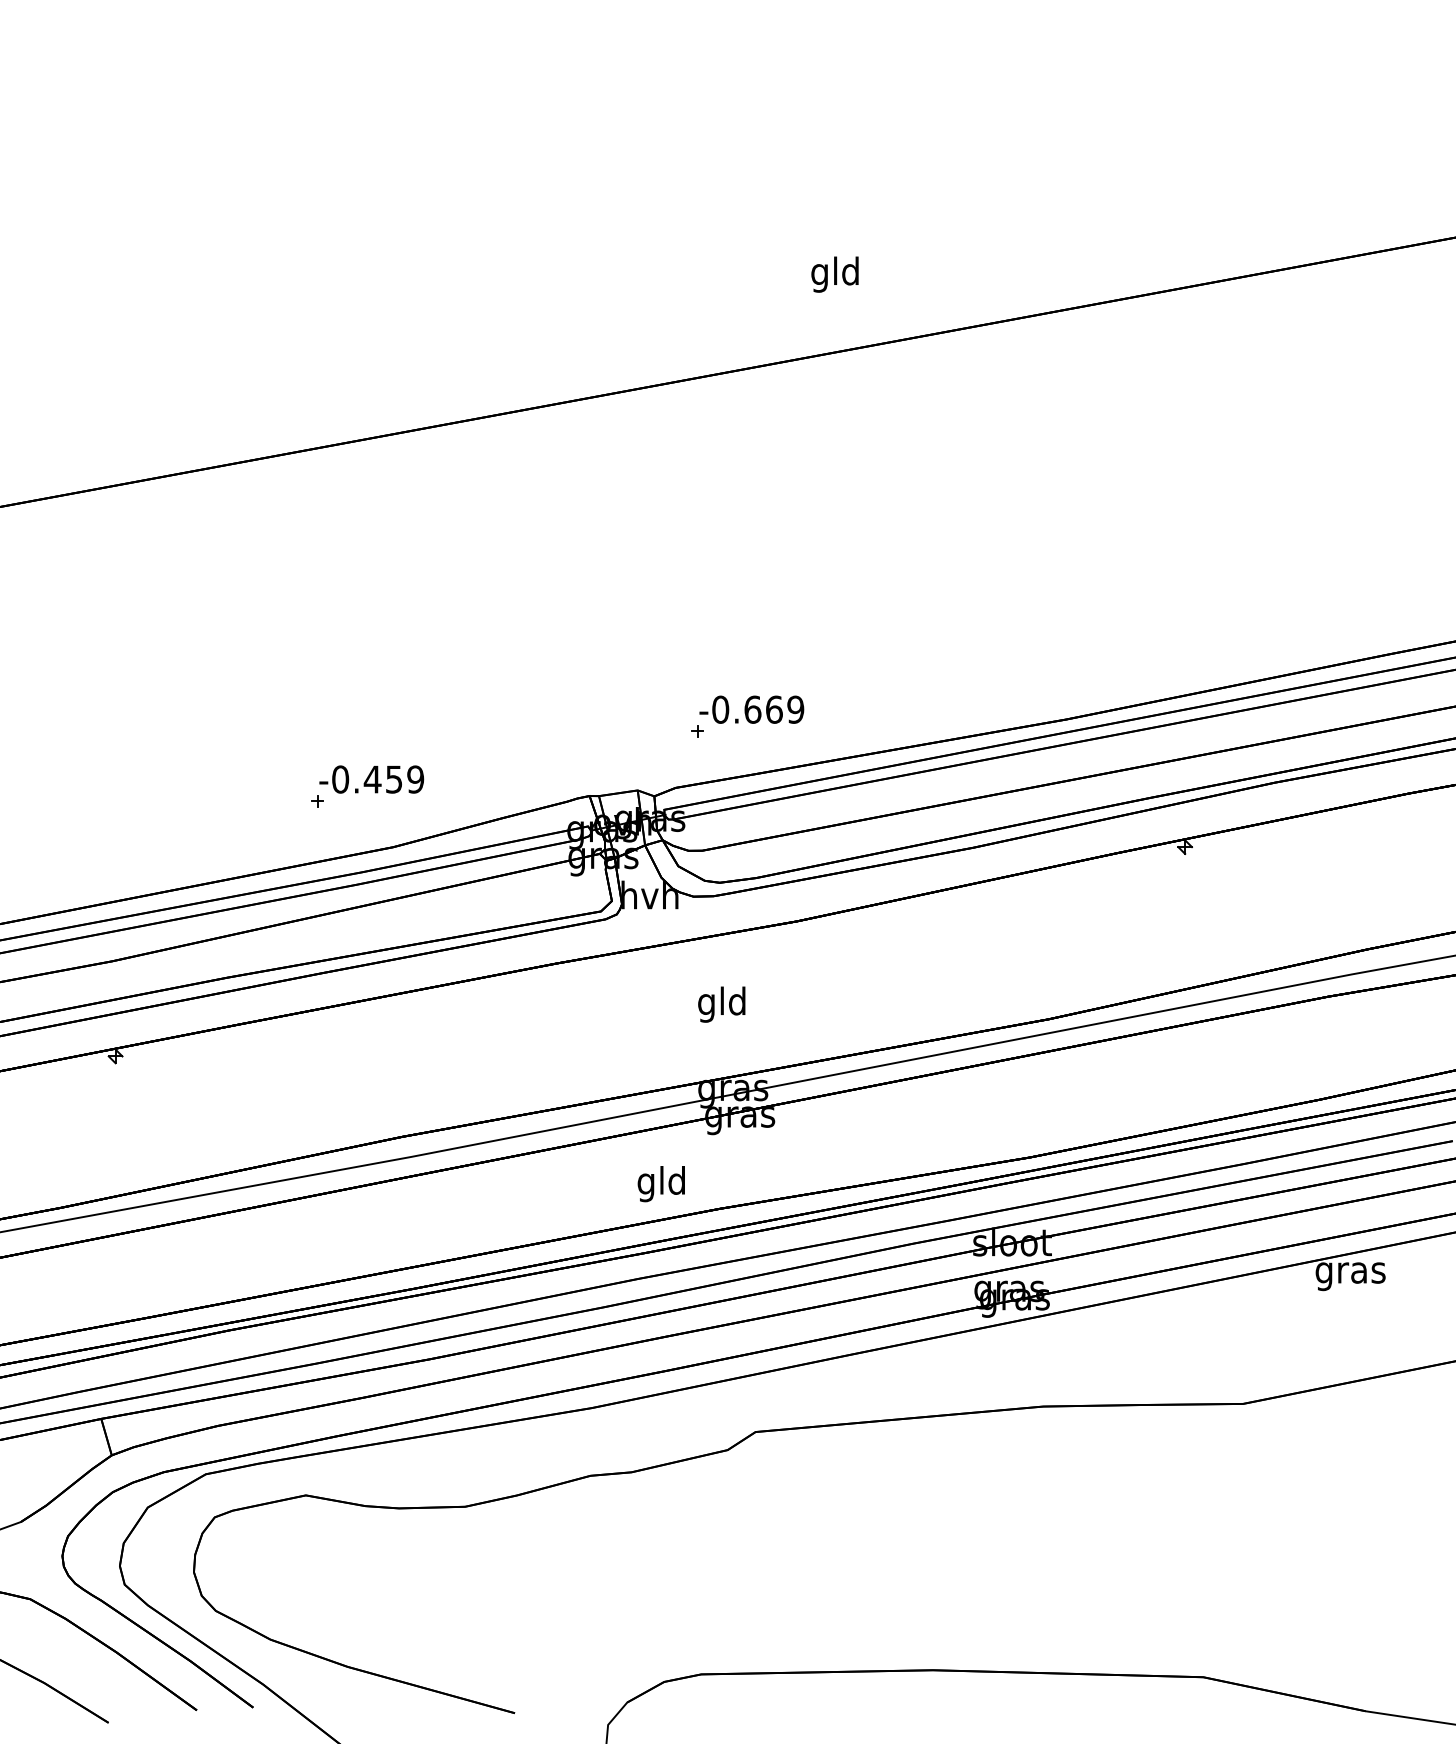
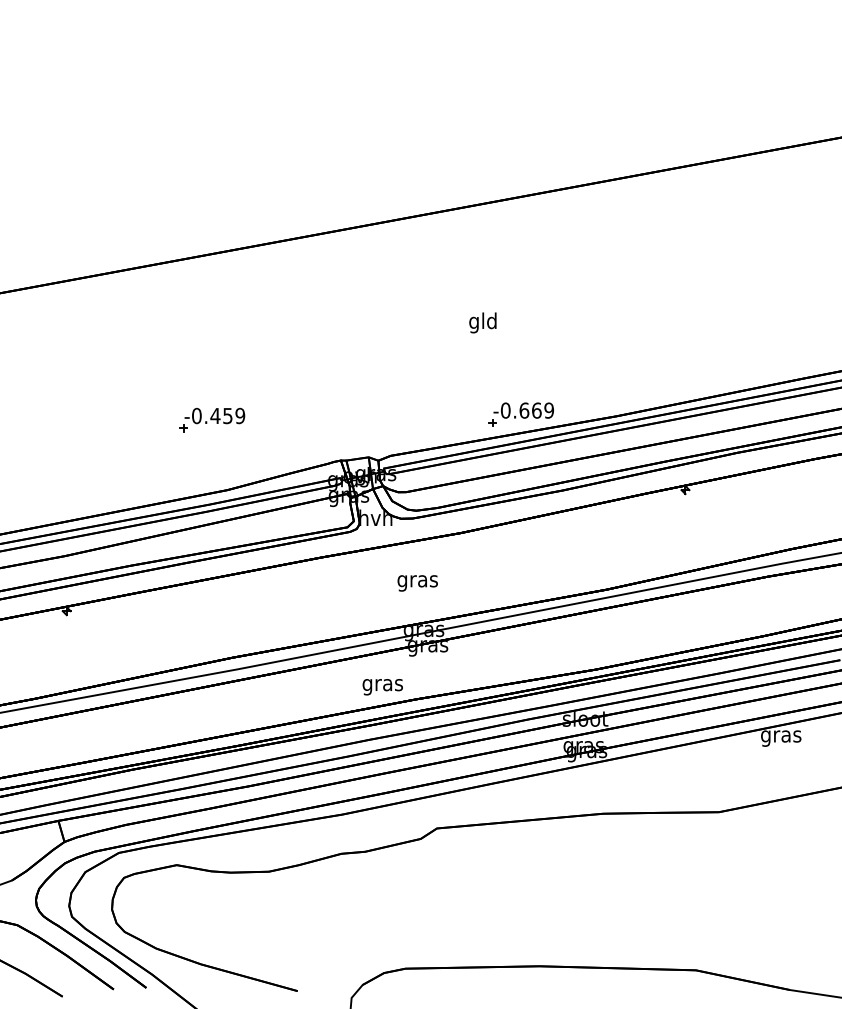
text: (834, 273) -> (482, 322), moved
part: (746, 716) -> (520, 414), moved
part: (367, 785) -> (212, 419), moved
text: (721, 1003) -> (417, 580), gld -> gras
text: (661, 1183) -> (382, 684), gld -> gras

